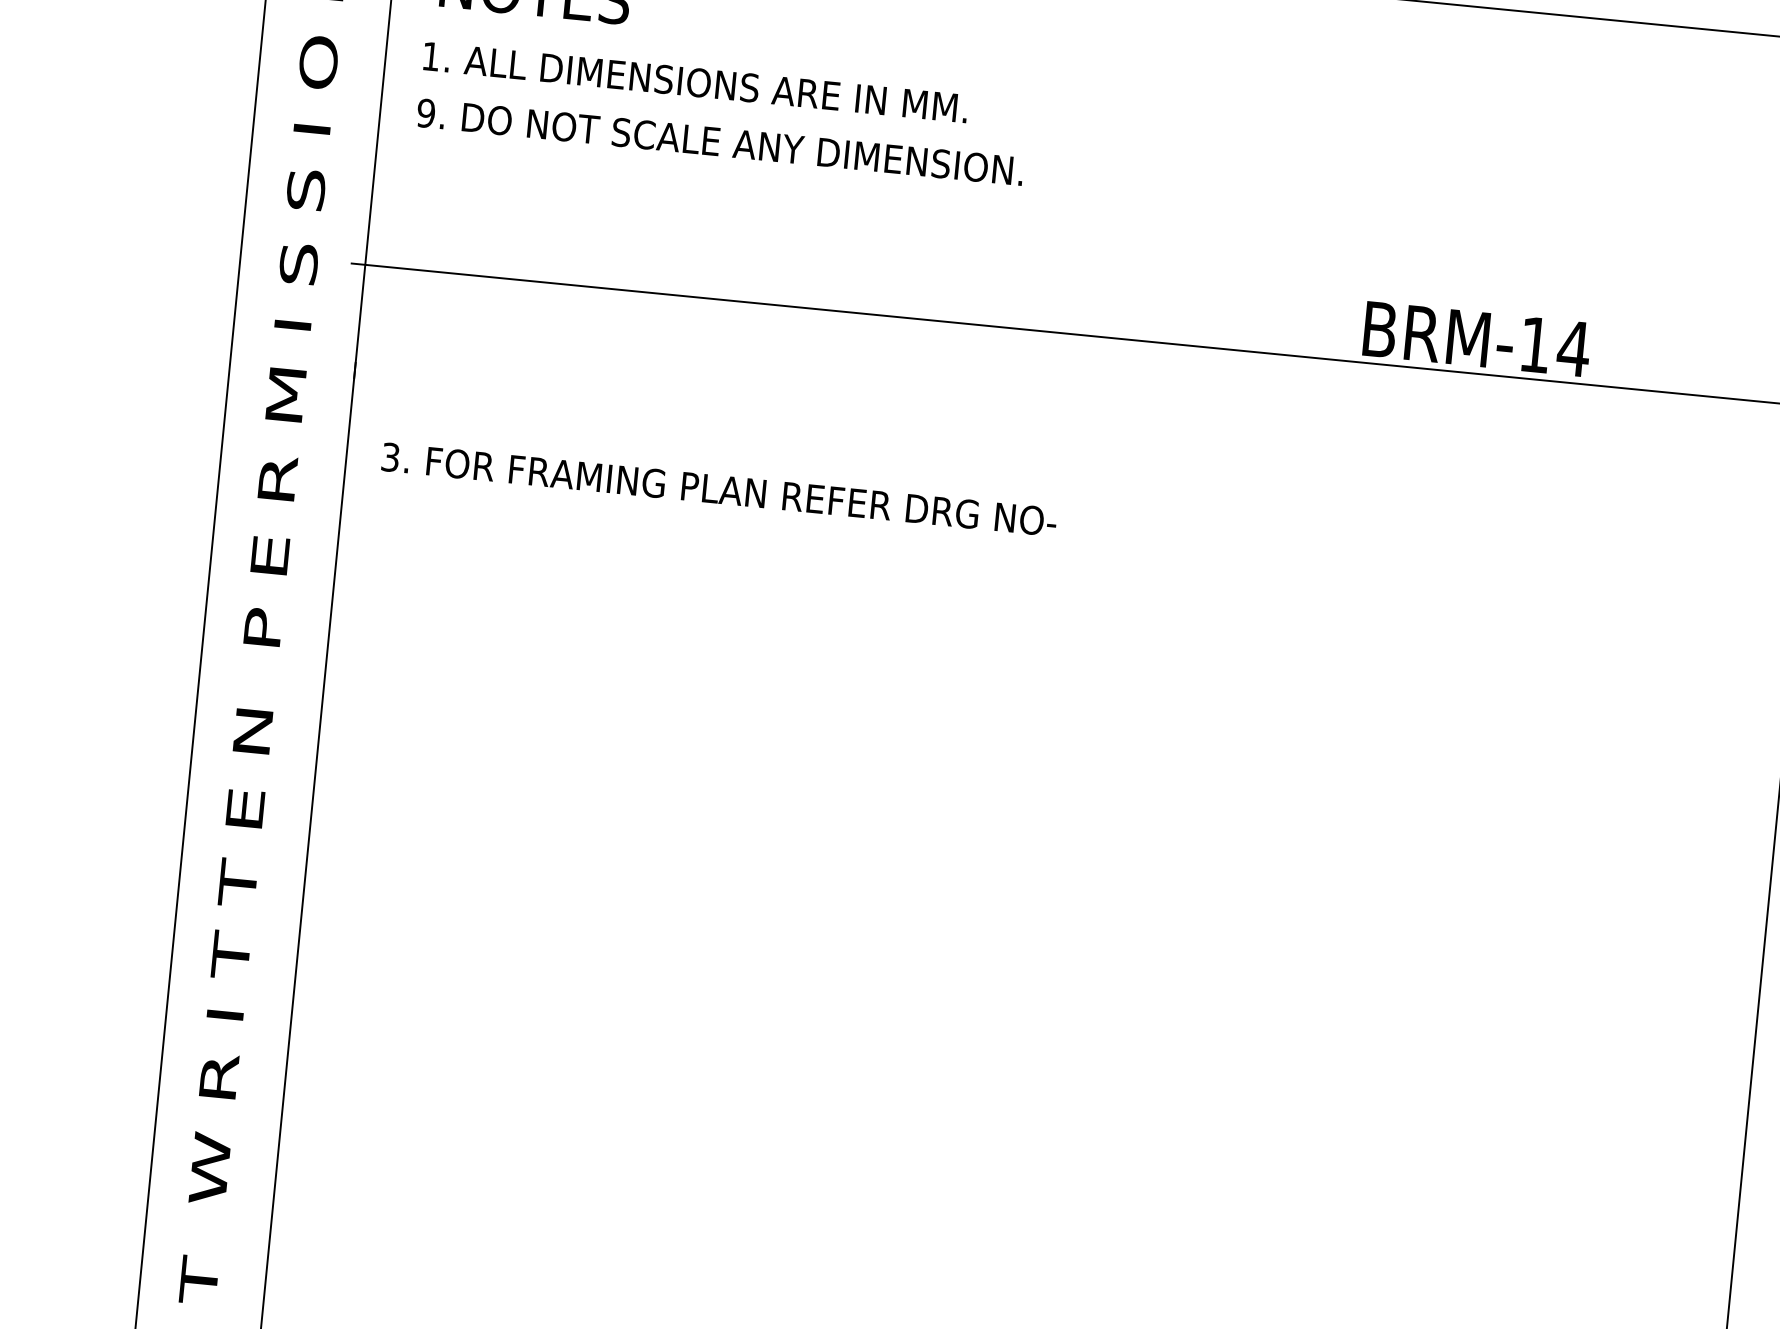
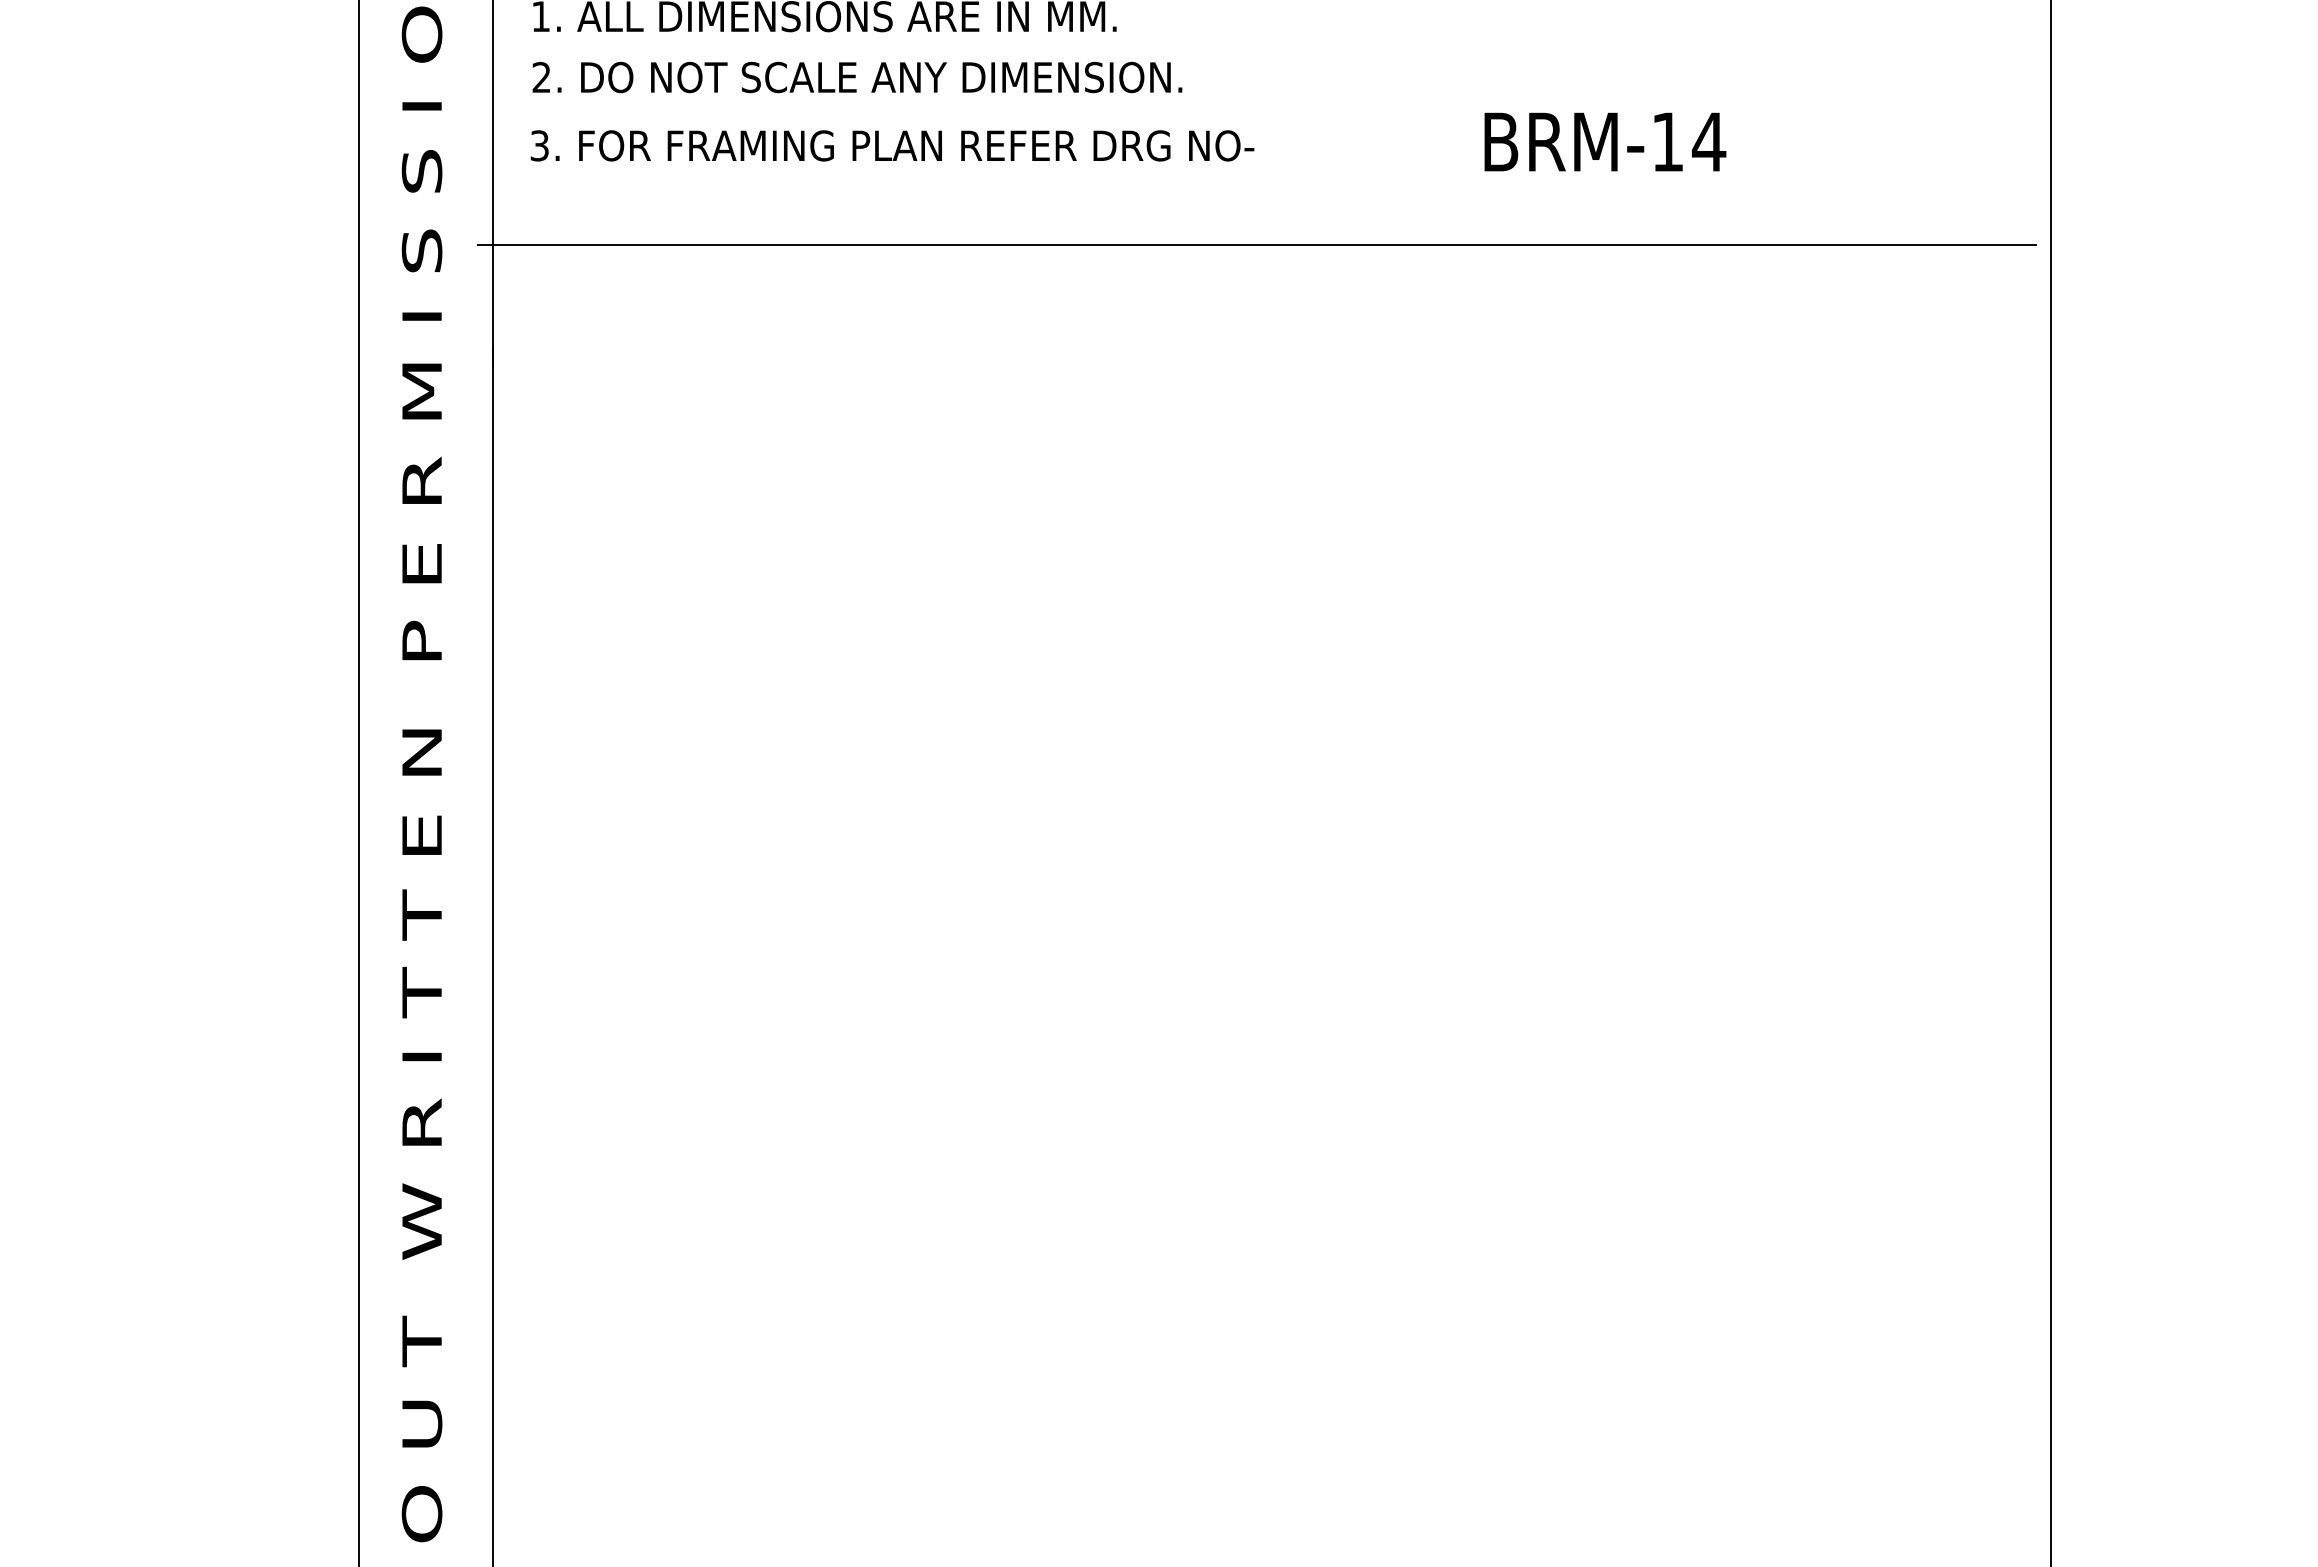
text: (426, 113) -> (541, 77), 9. -> 2.
text: (1477, 338) -> (1605, 141), moved
text: (719, 489) -> (892, 145), moved

